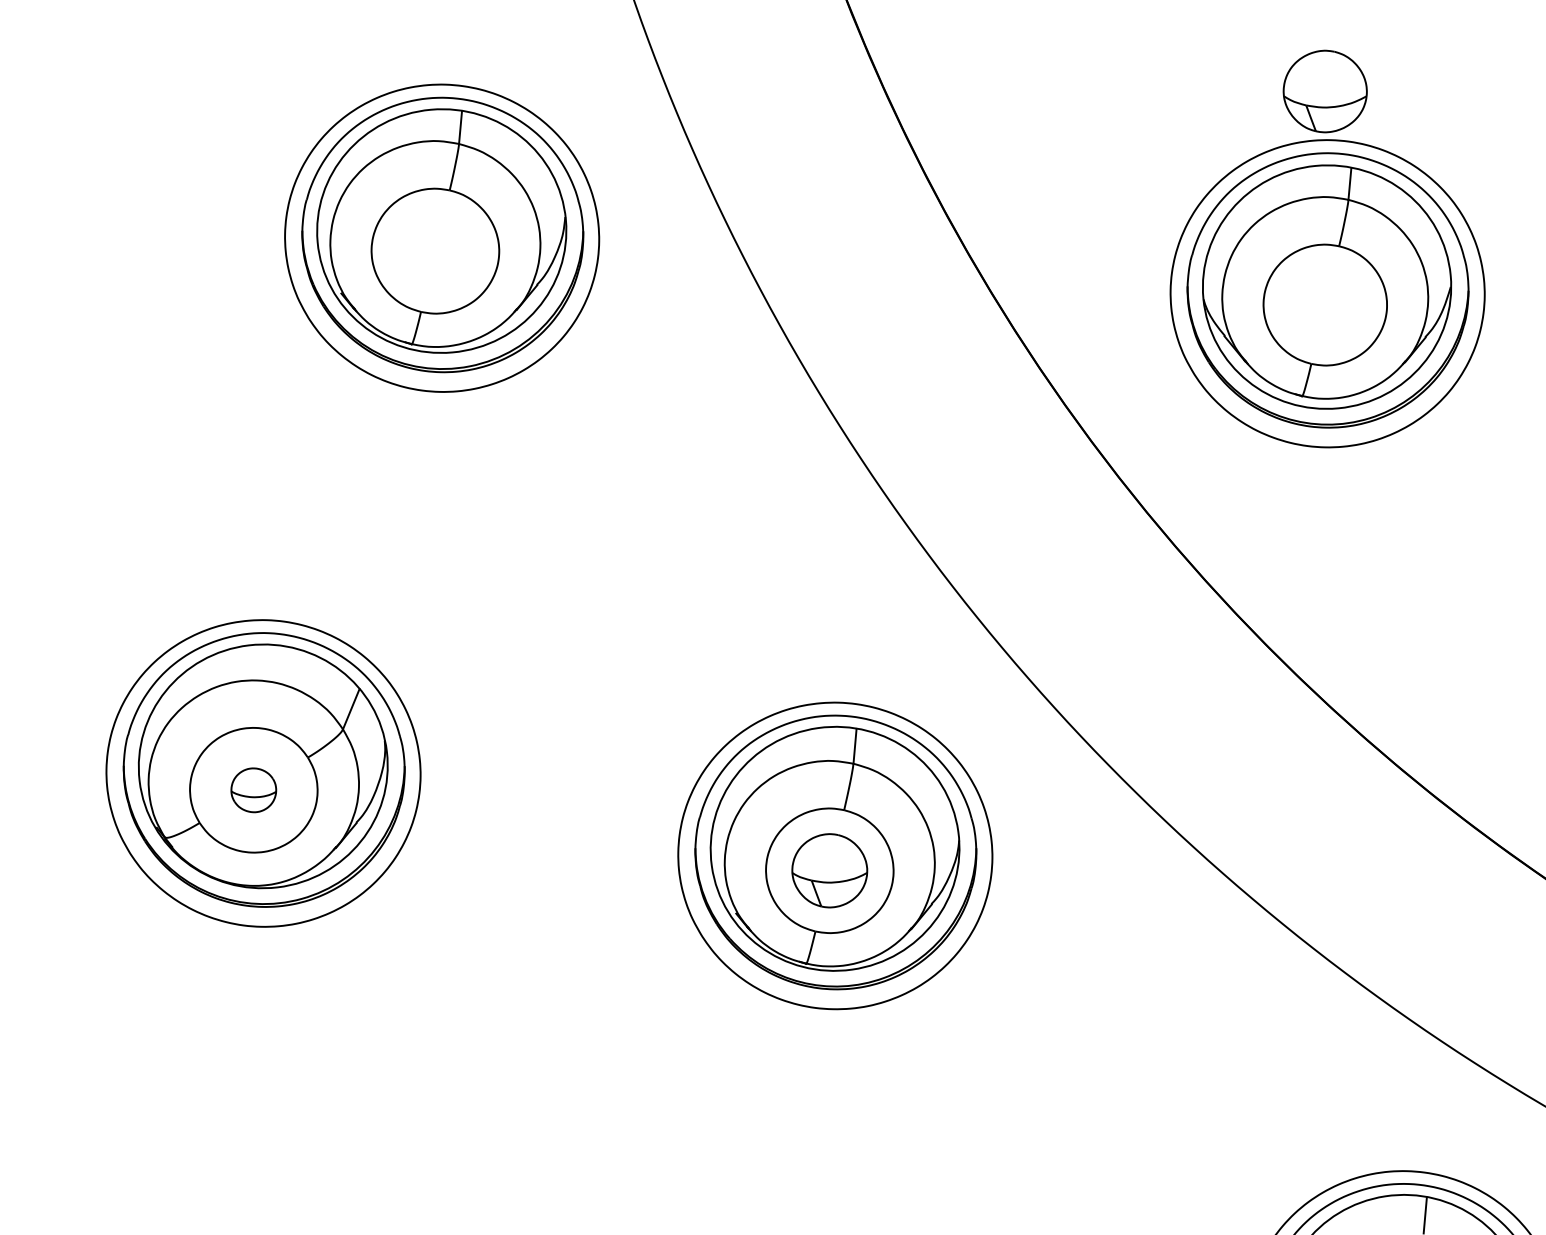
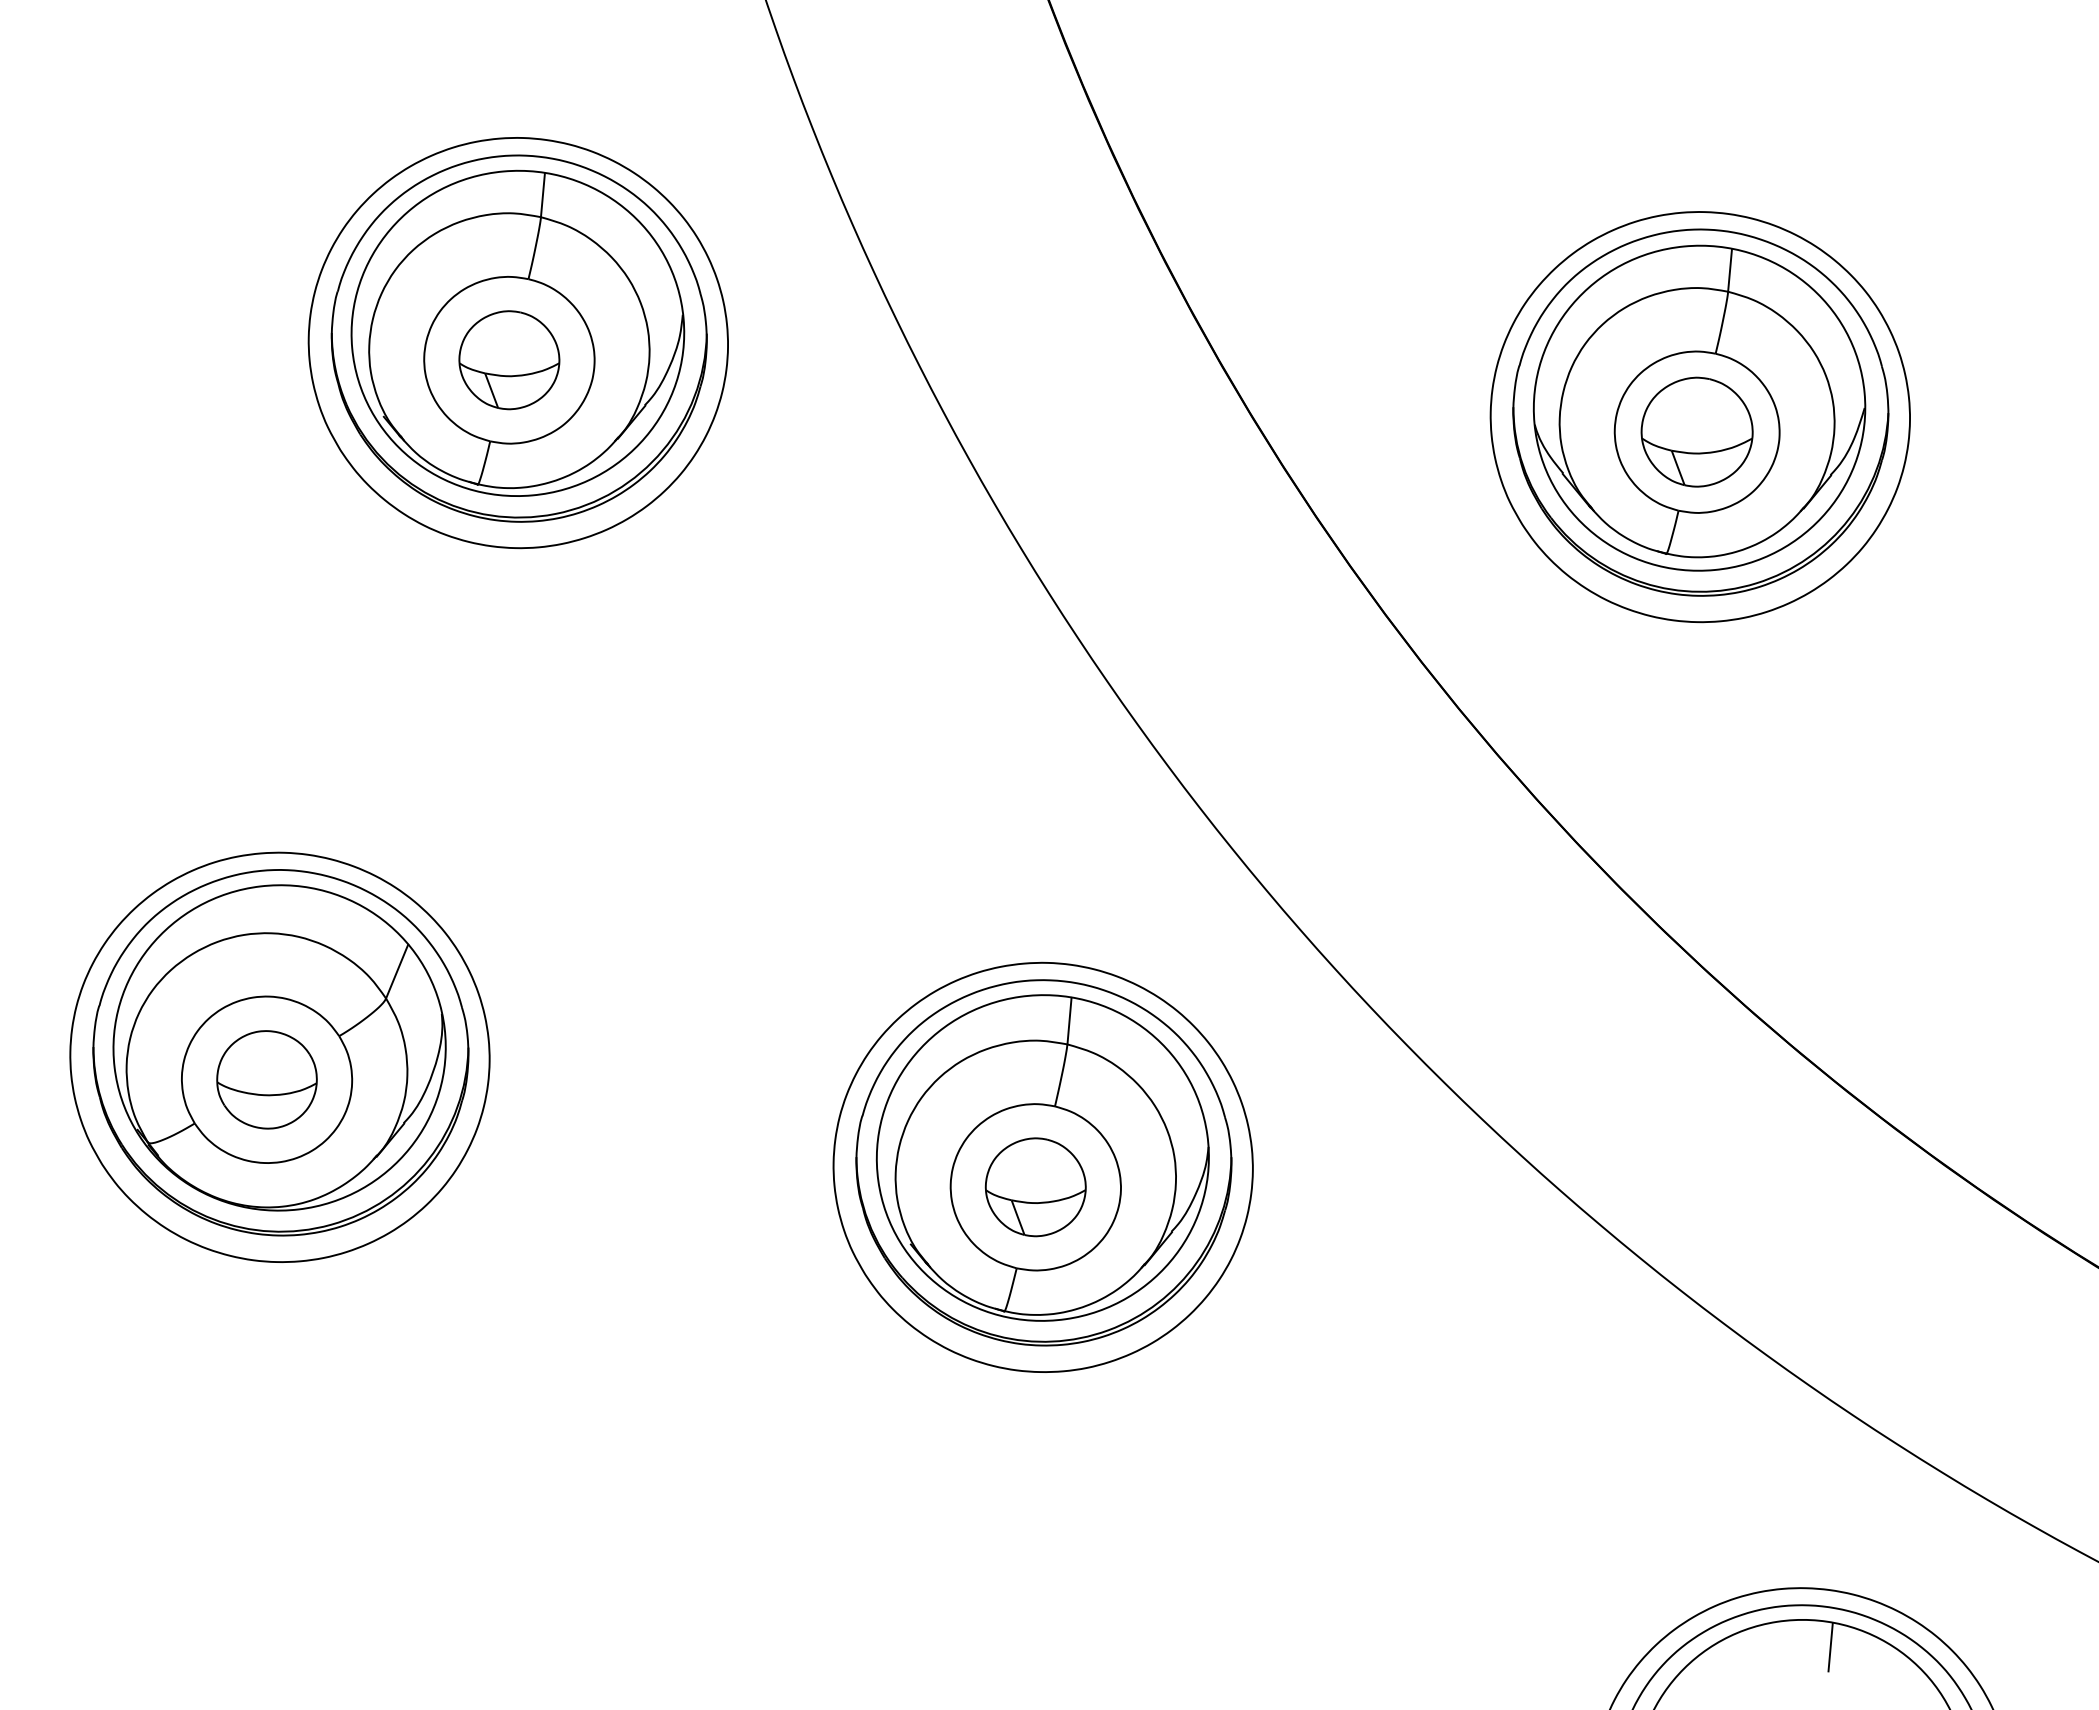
part: (1324, 91) -> (1696, 431), moved
part: (435, 251) -> (509, 360), added
part: (253, 790) -> (266, 1079), size x1.67

